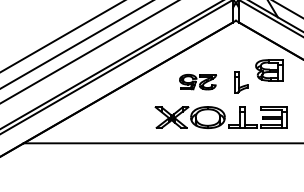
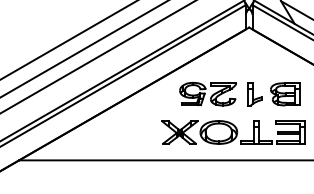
part: (269, 70) -> (285, 94), moved
part: (197, 81) -> (207, 93), size x1.43

